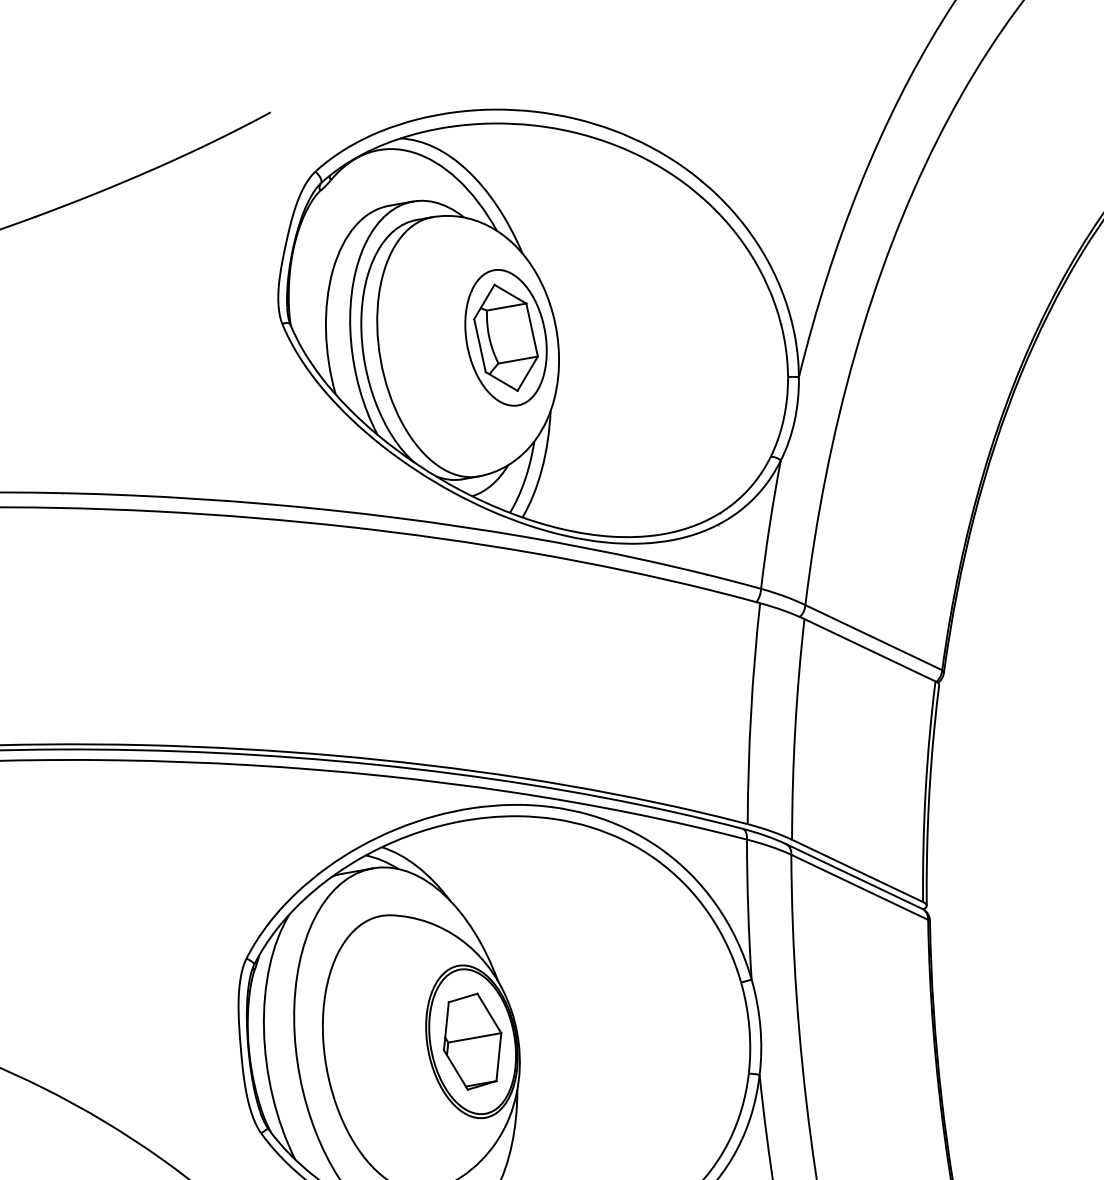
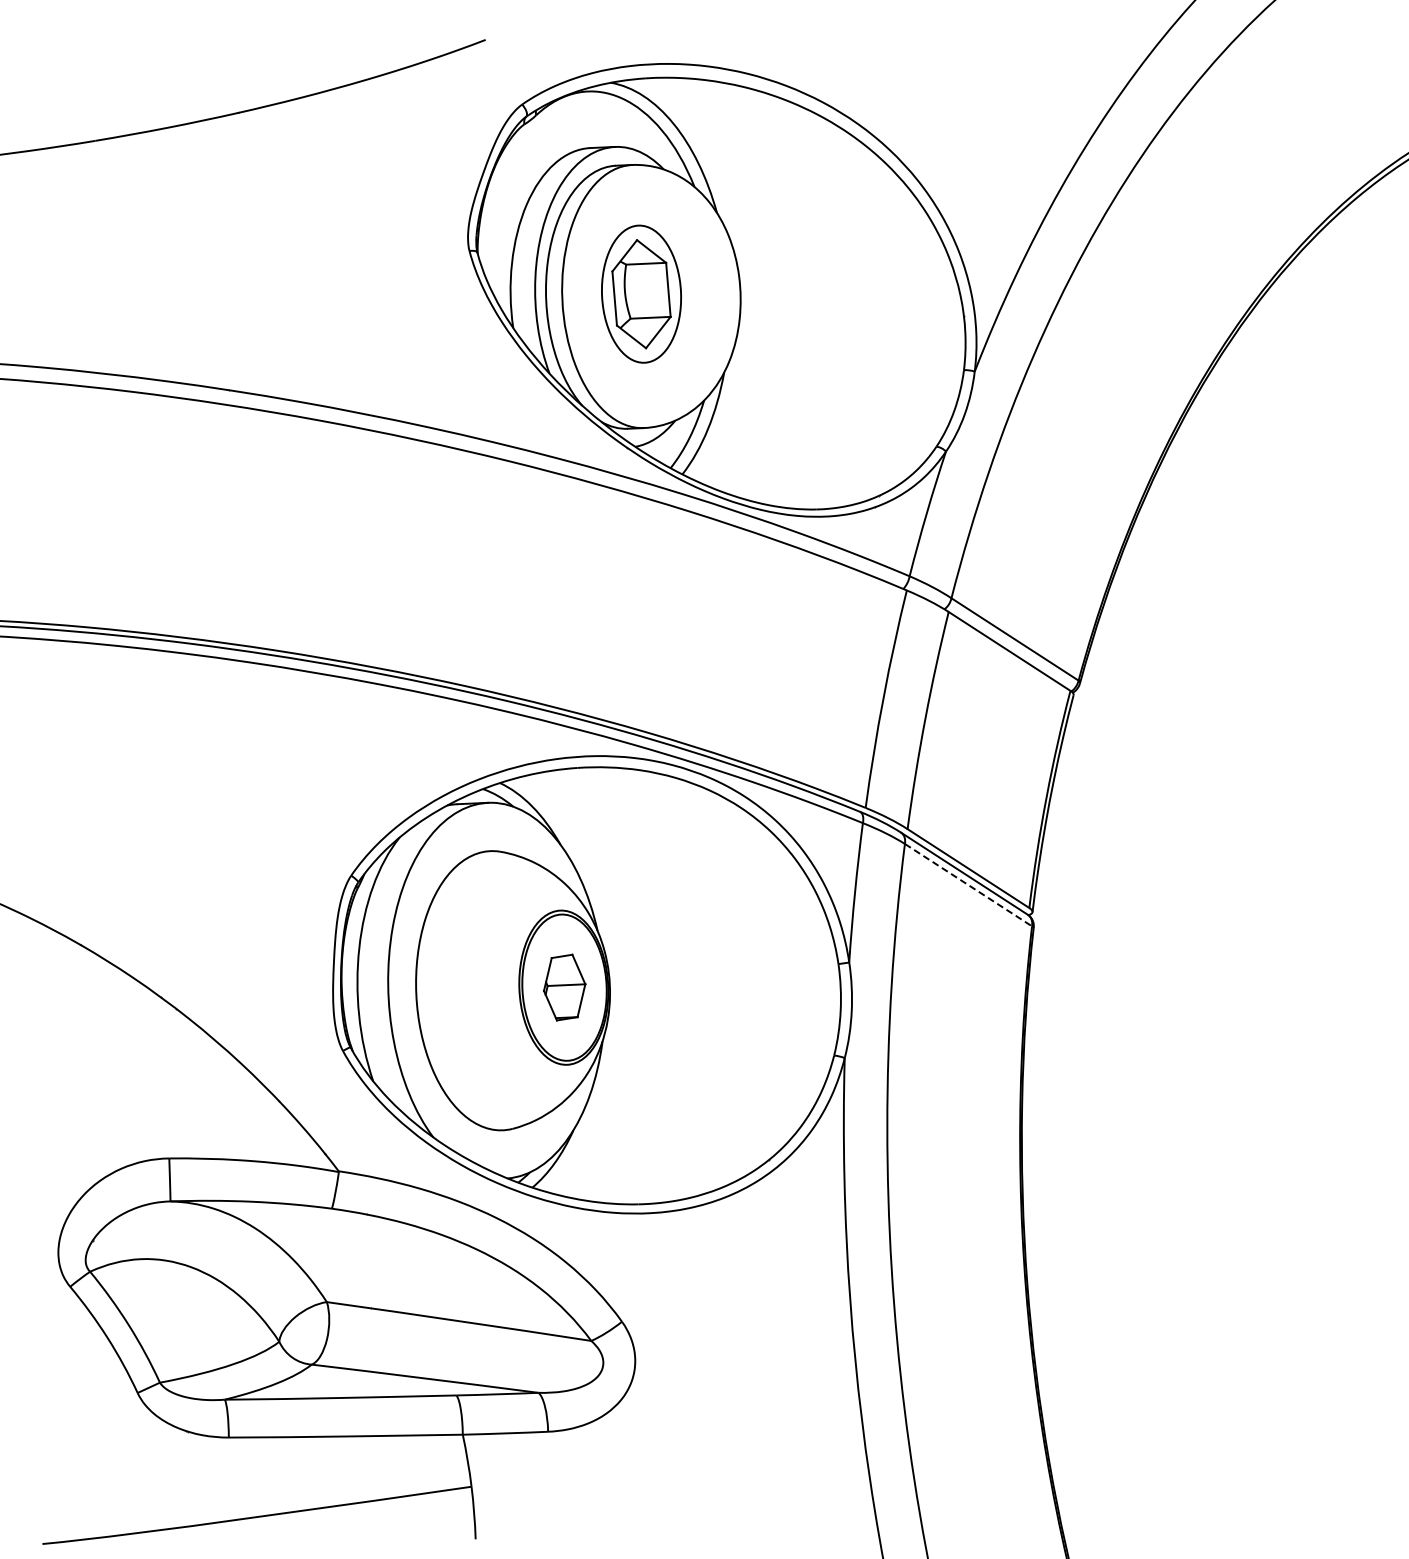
part: (505, 337) -> (641, 293), moved
line: (859, 887) -> (968, 885), solid -> dashed
part: (472, 1041) -> (564, 987), size x0.7

